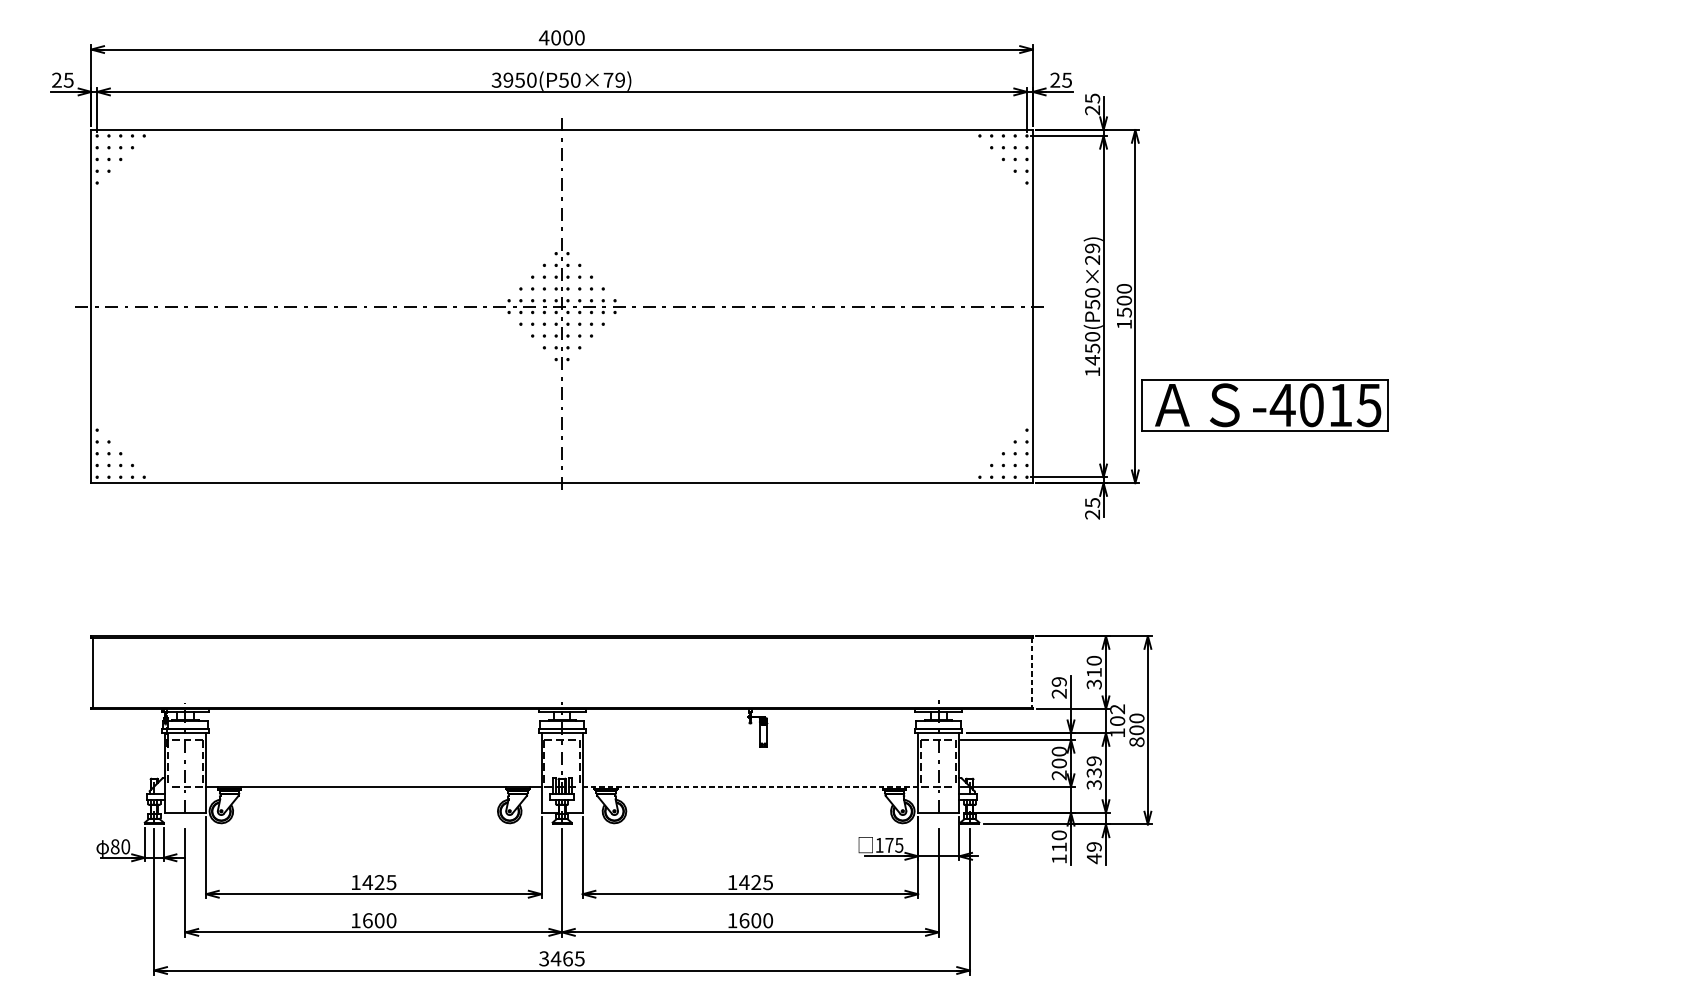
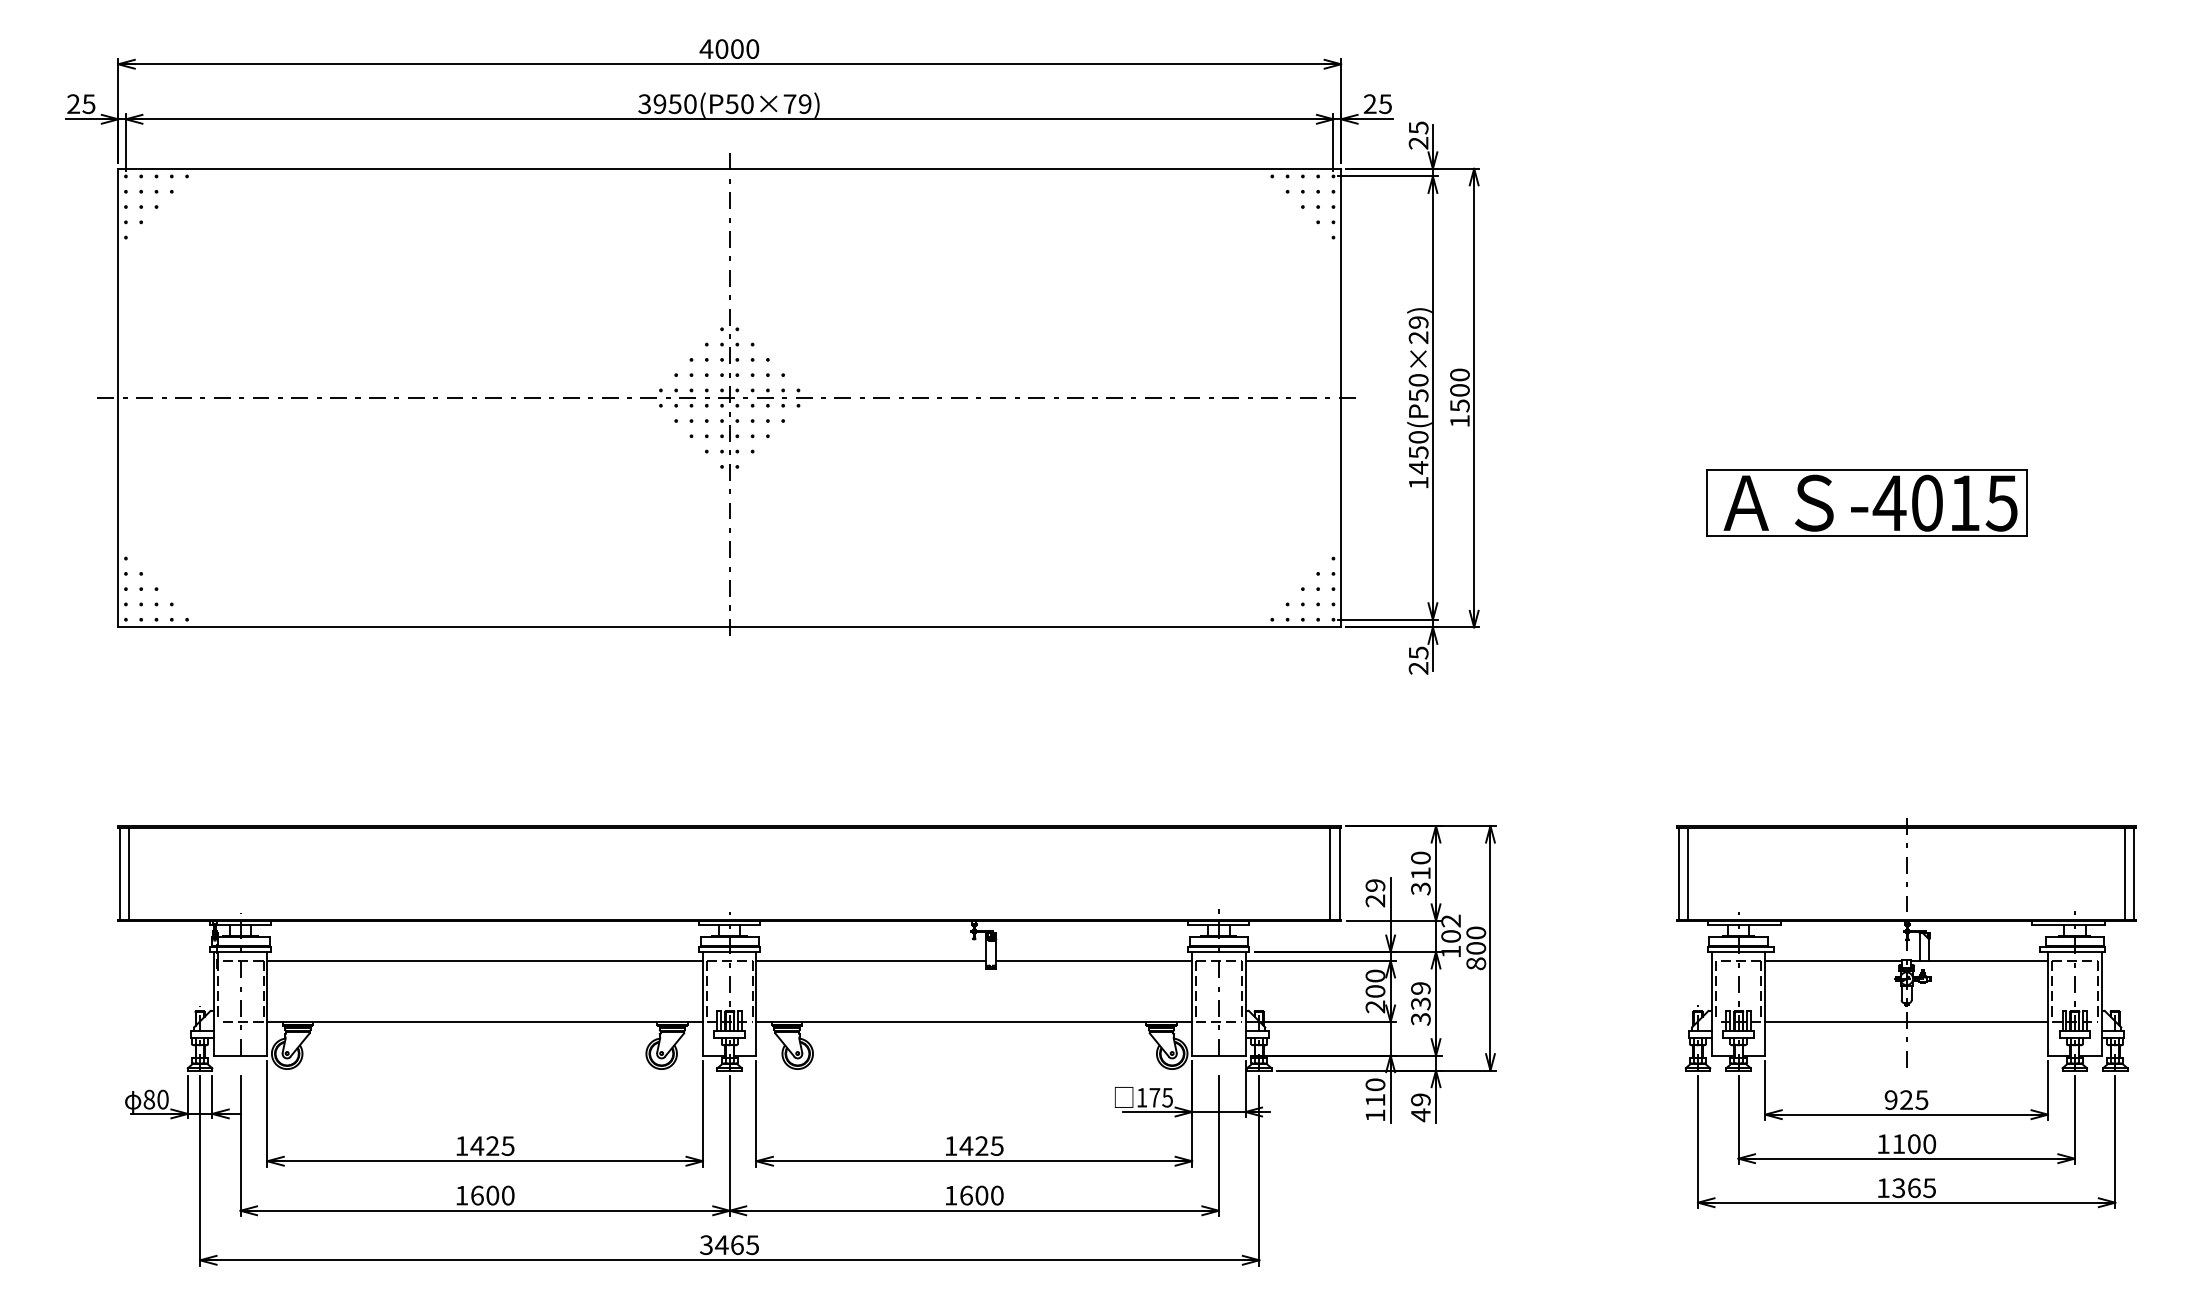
part: (1264, 404) -> (1866, 502), moved
line: (99, 672) -> (129, 873), added
line: (1024, 672) -> (1330, 873), added
line: (1031, 672) -> (1339, 873), dashed -> solid
line: (373, 739) -> (484, 960), added
line: (671, 739) -> (871, 960), added
line: (842, 739) -> (1094, 960), added
part: (1468, 780) -> (1906, 1013), added
line: (750, 787) -> (974, 1022), dashed -> solid

